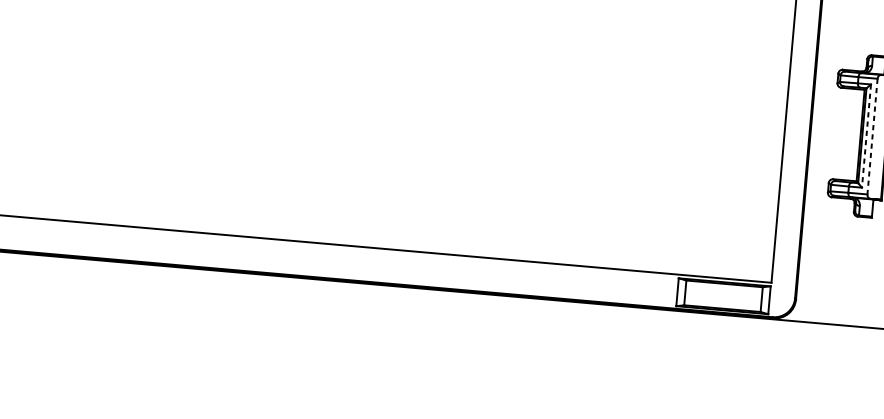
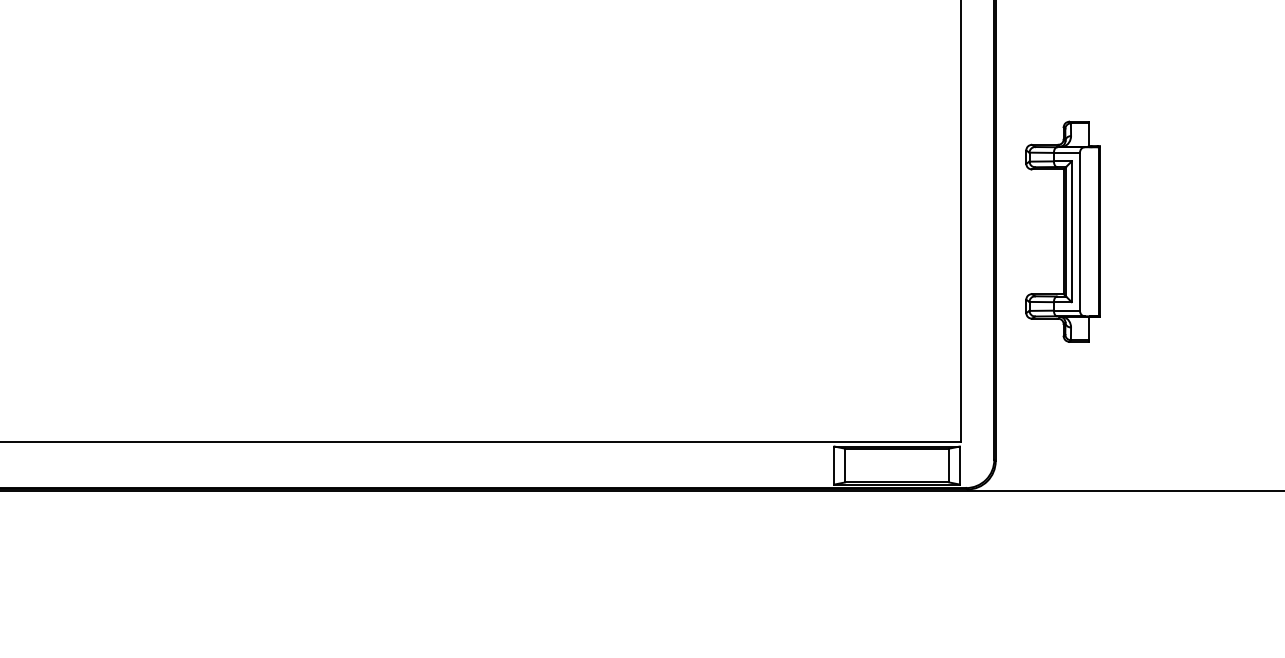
line: (866, 136) -> (1071, 232), dashed -> solid
line: (872, 136) -> (1079, 231), dashed -> solid

